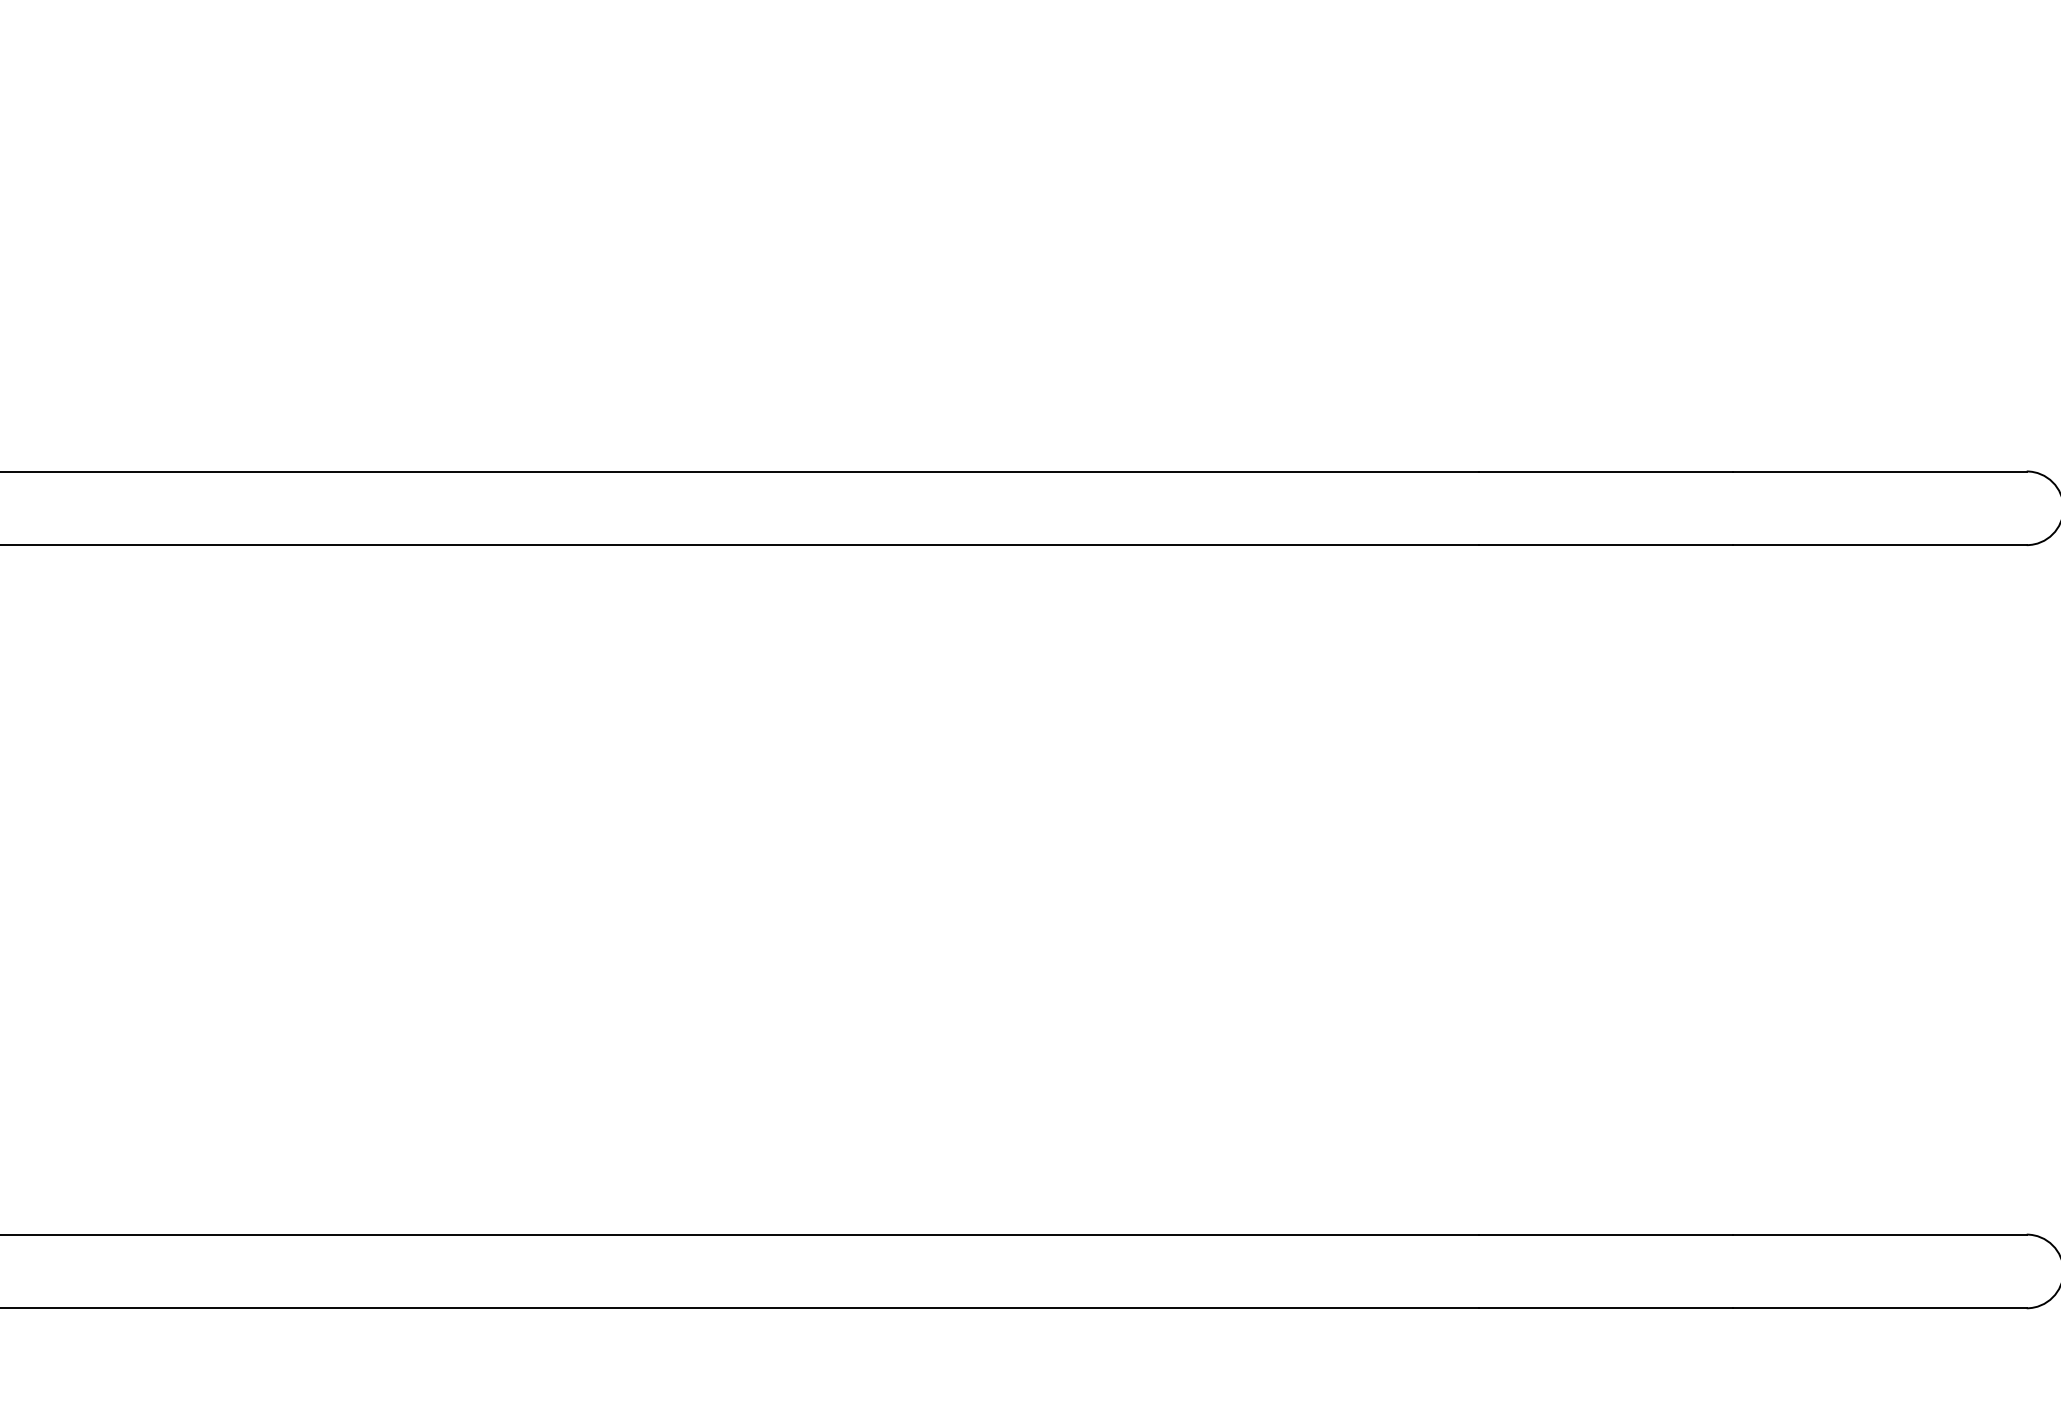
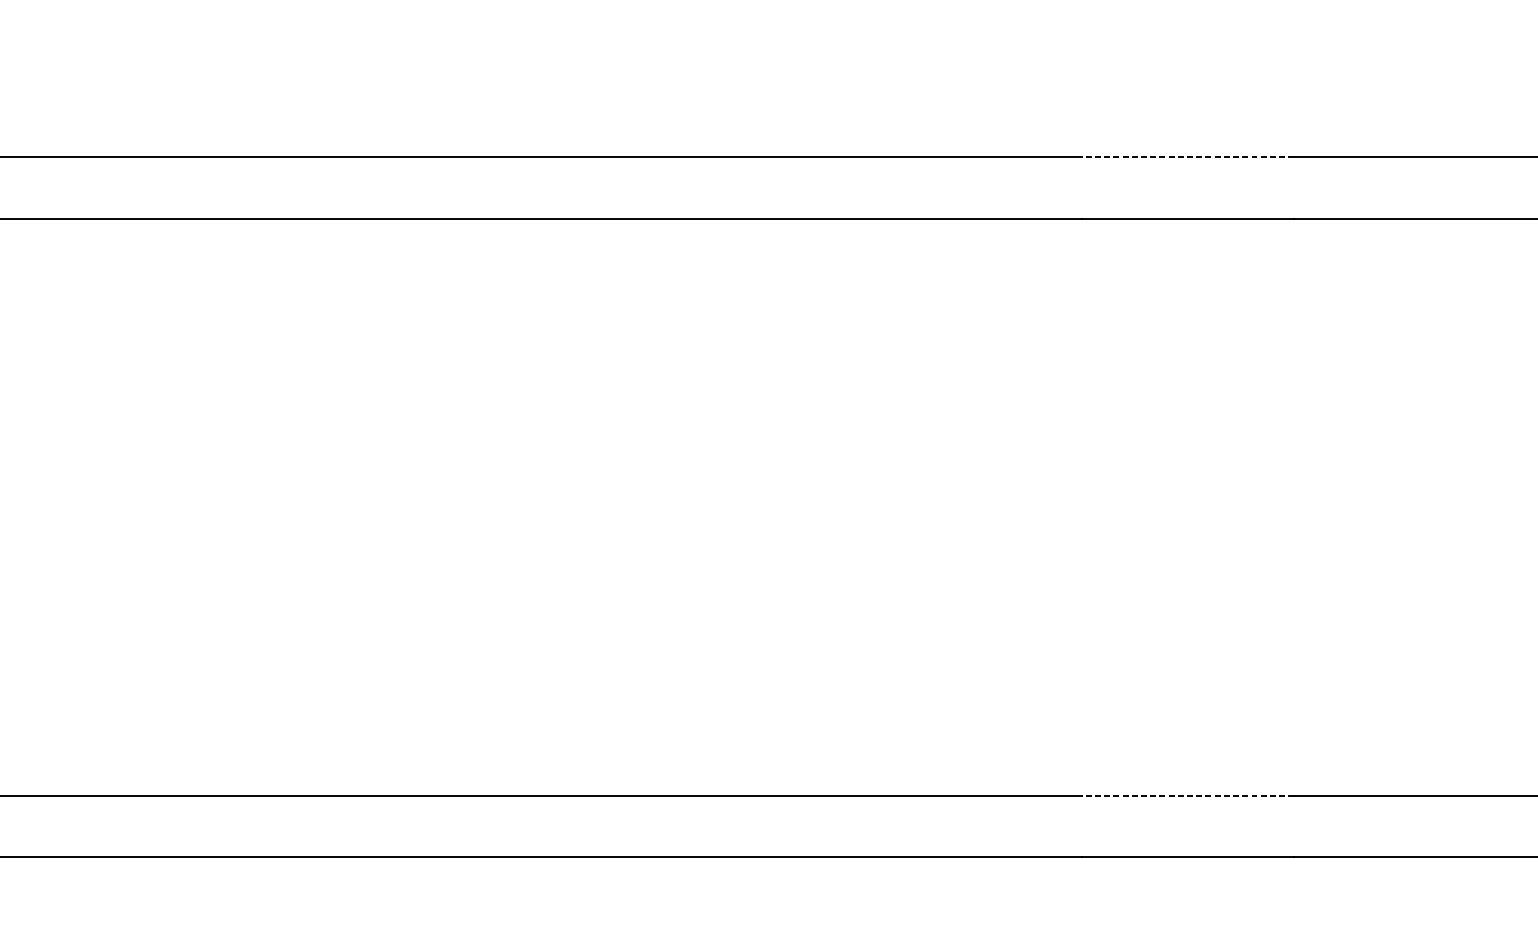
line: (1605, 471) -> (1187, 157), solid -> dashed
line: (1605, 1234) -> (1187, 795), solid -> dashed

